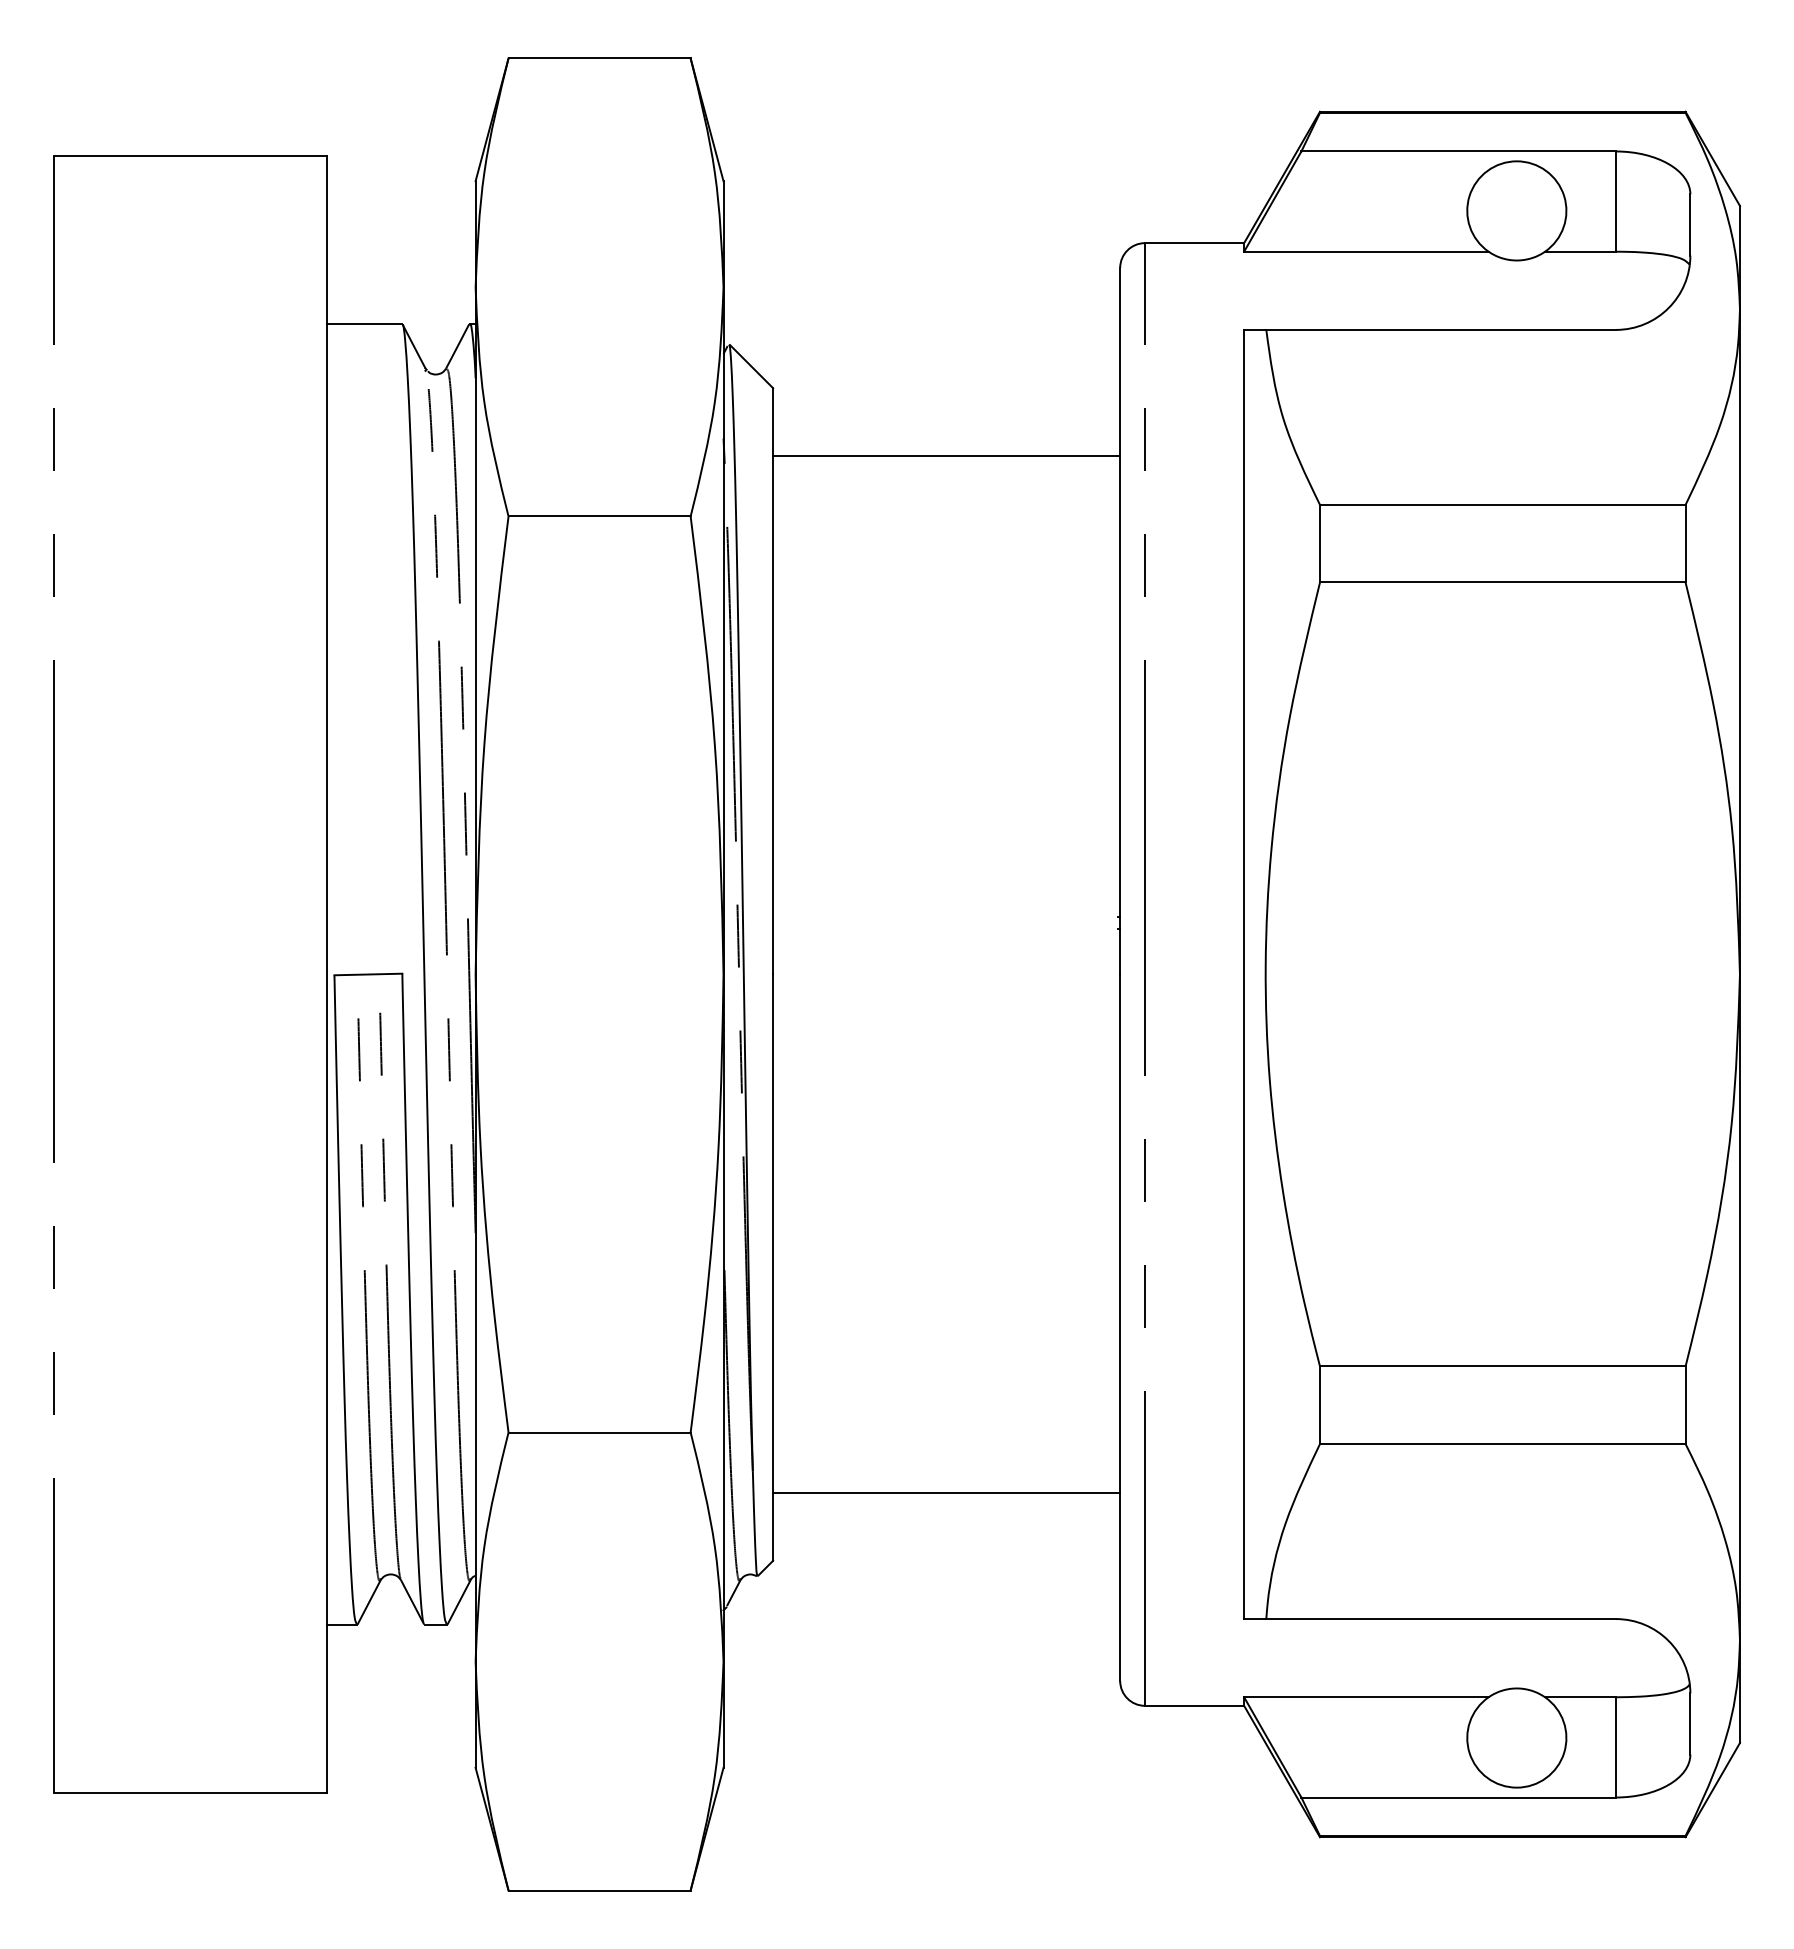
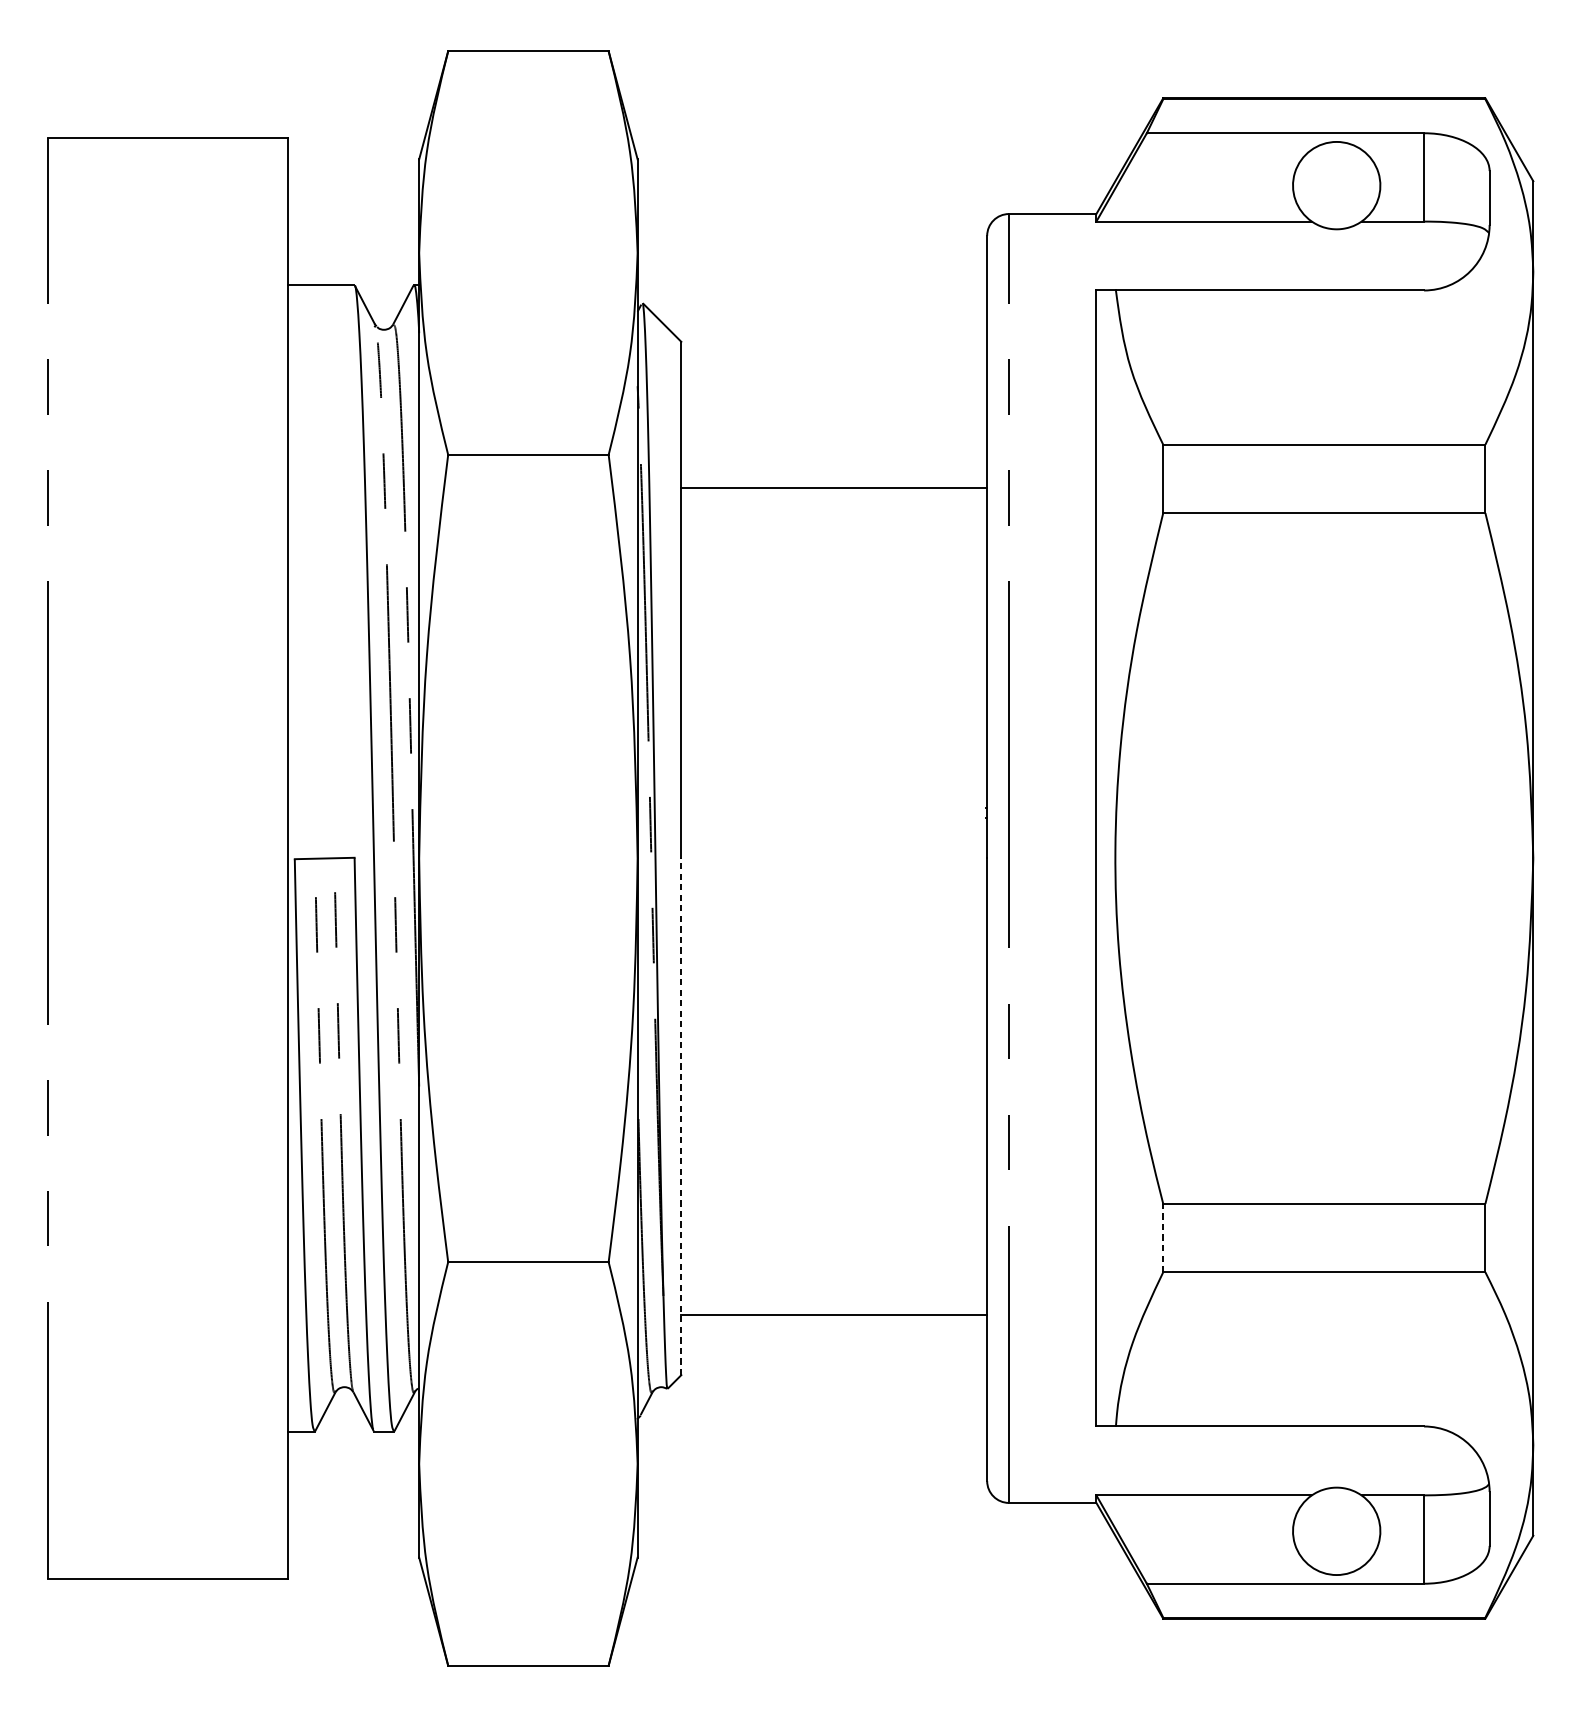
line: (946, 456) -> (834, 488), moved
line: (773, 1267) -> (681, 1116), solid -> dashed
line: (1320, 1405) -> (1163, 1238), solid -> dashed

